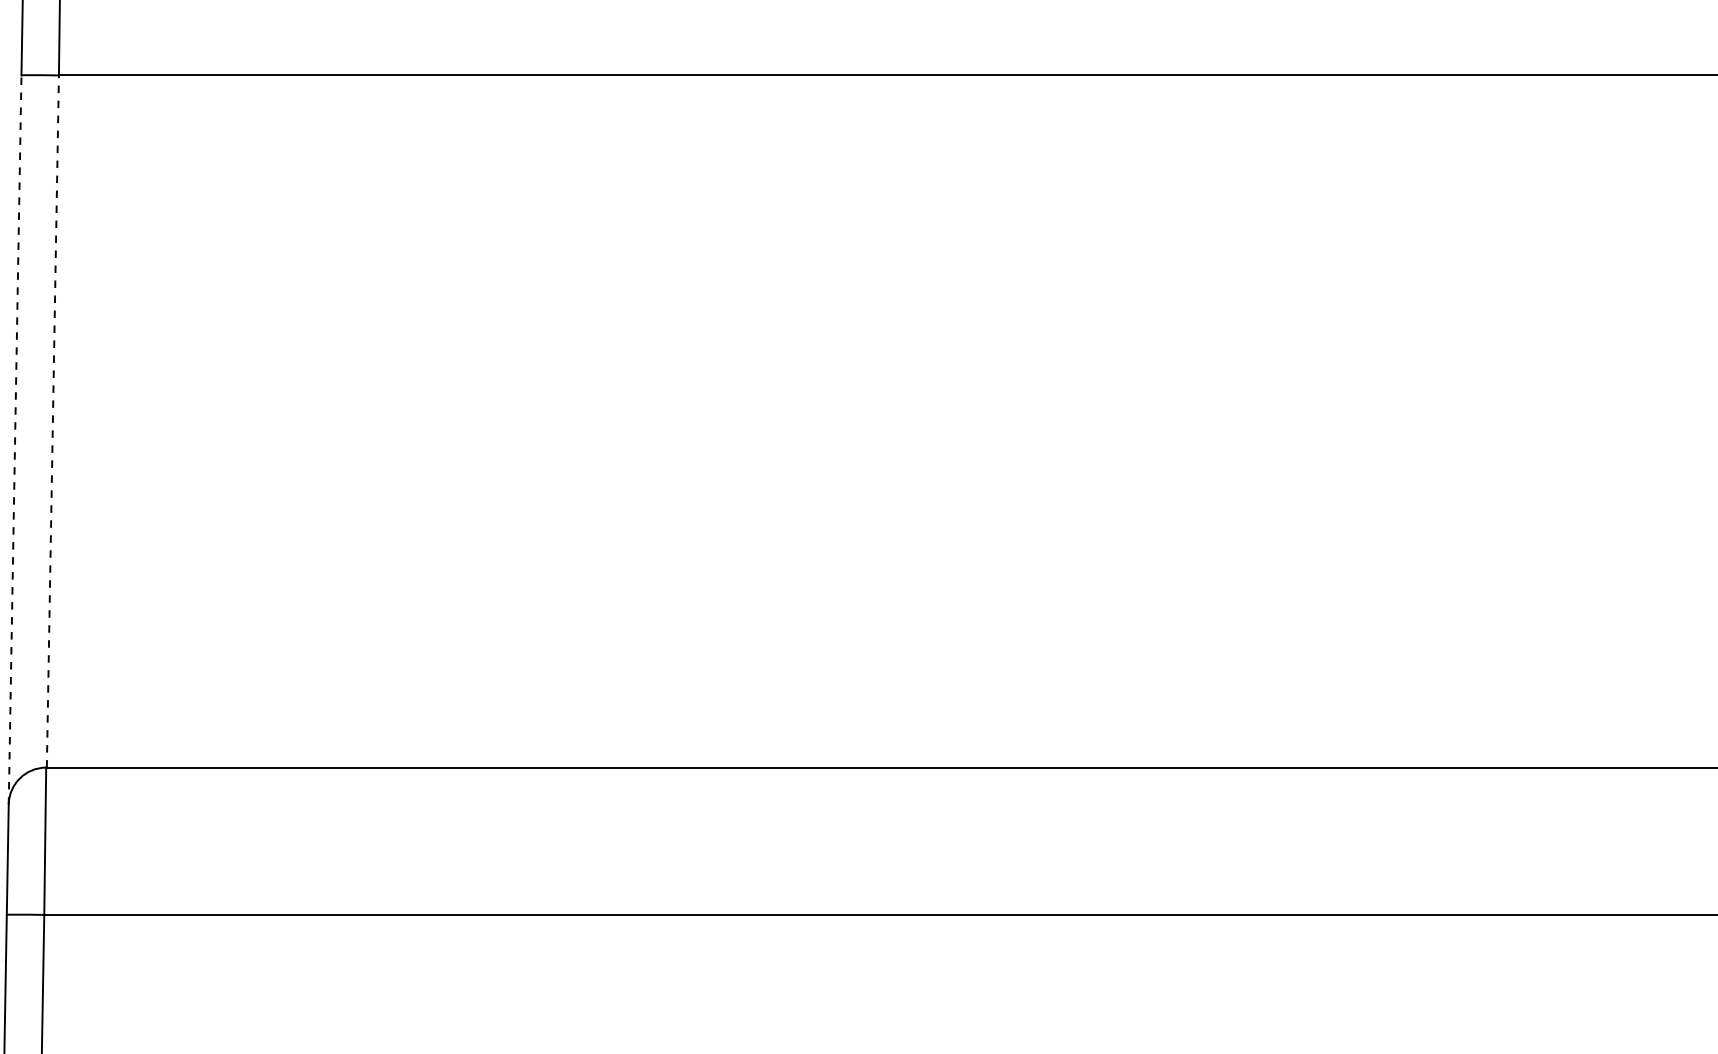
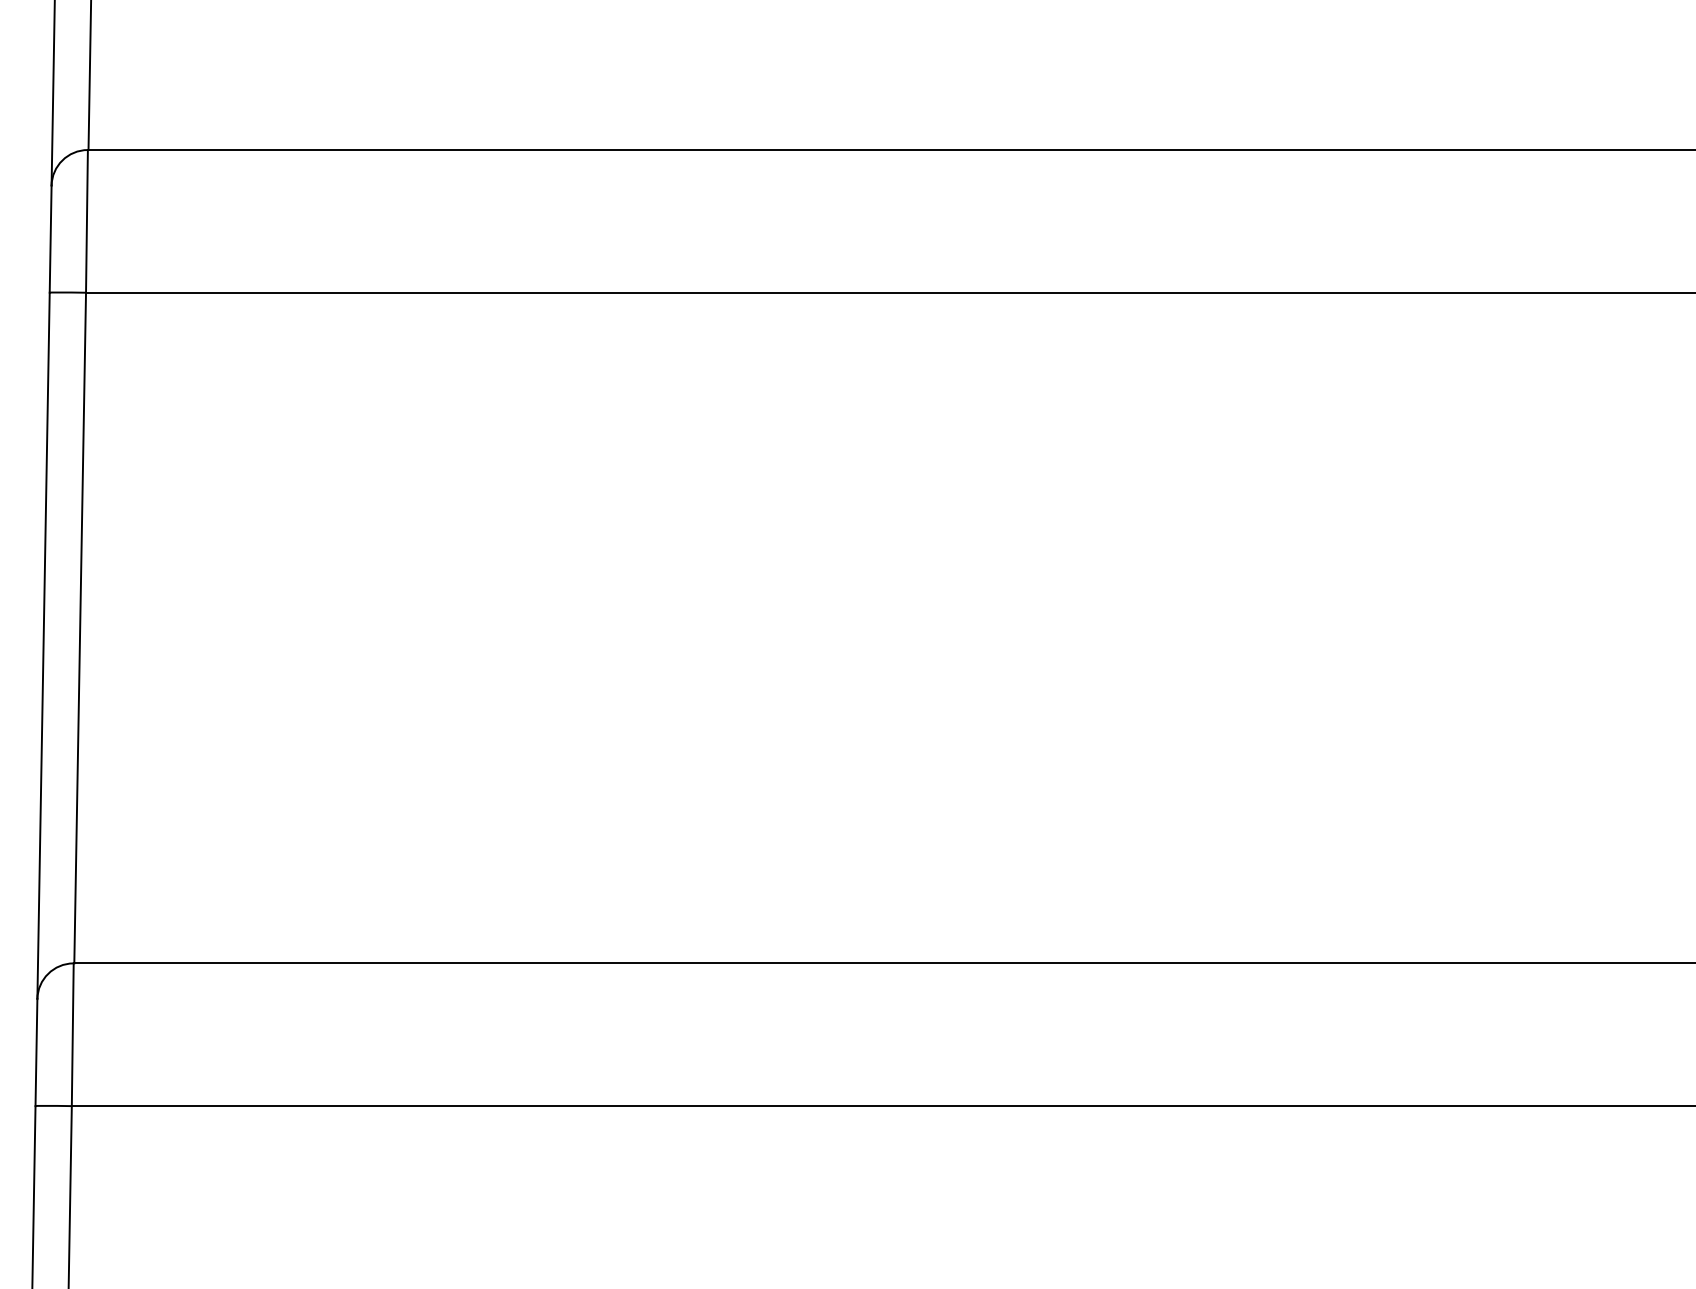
line: (53, 420) -> (80, 627), dashed -> solid
line: (15, 439) -> (43, 645), dashed -> solid

